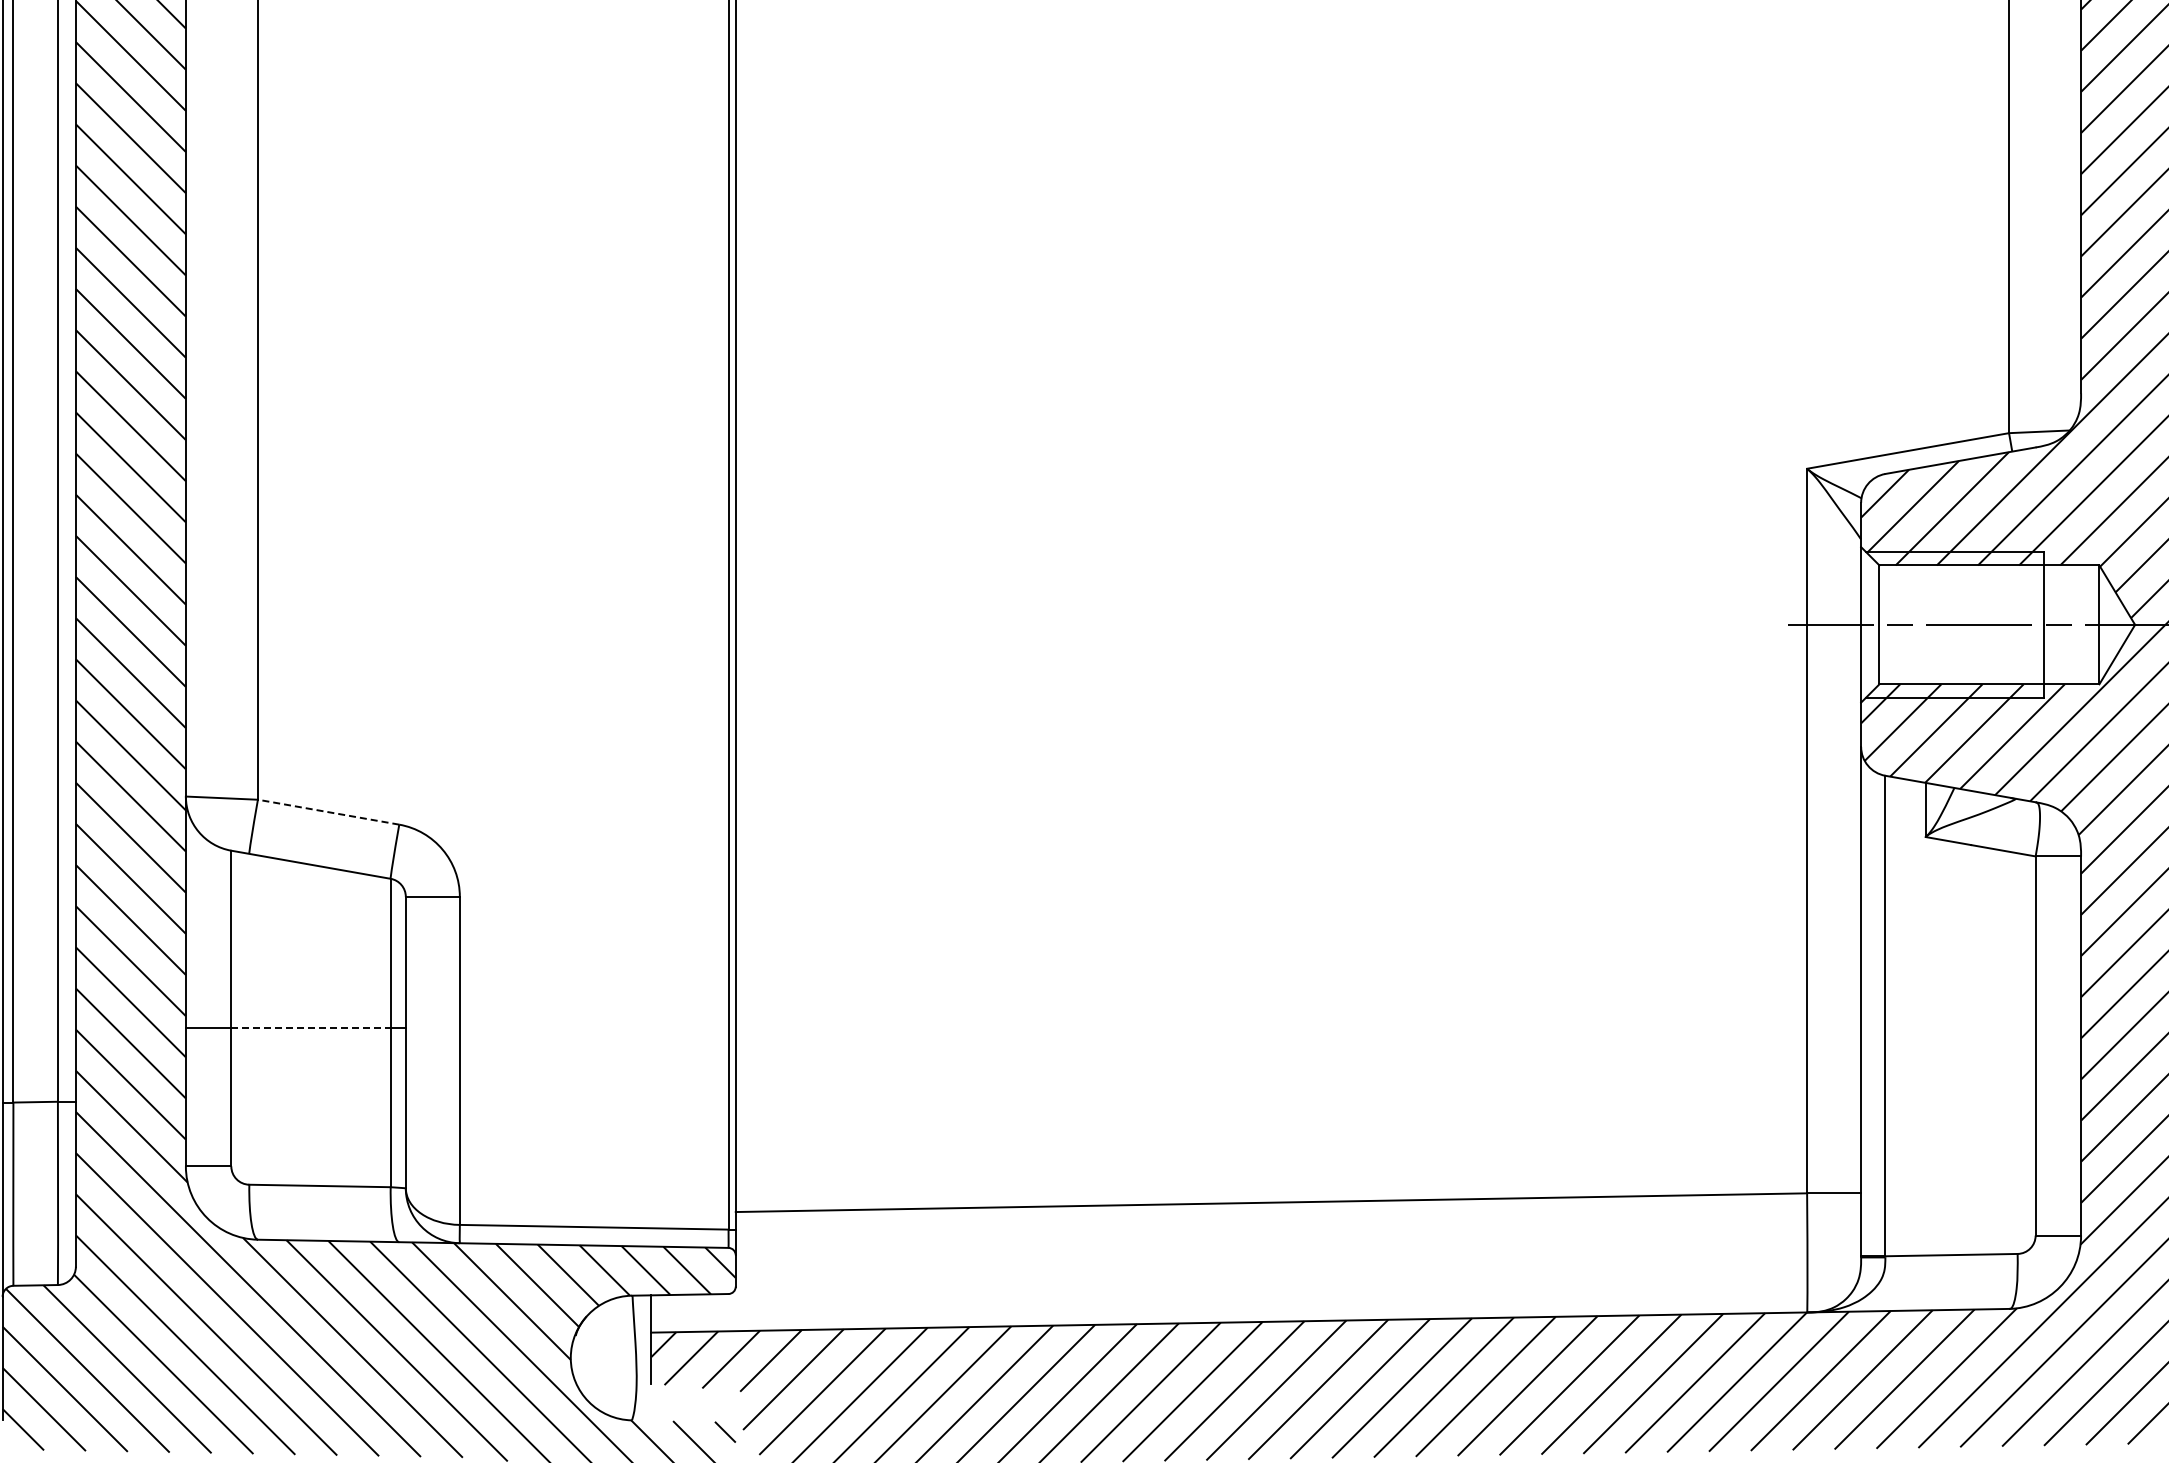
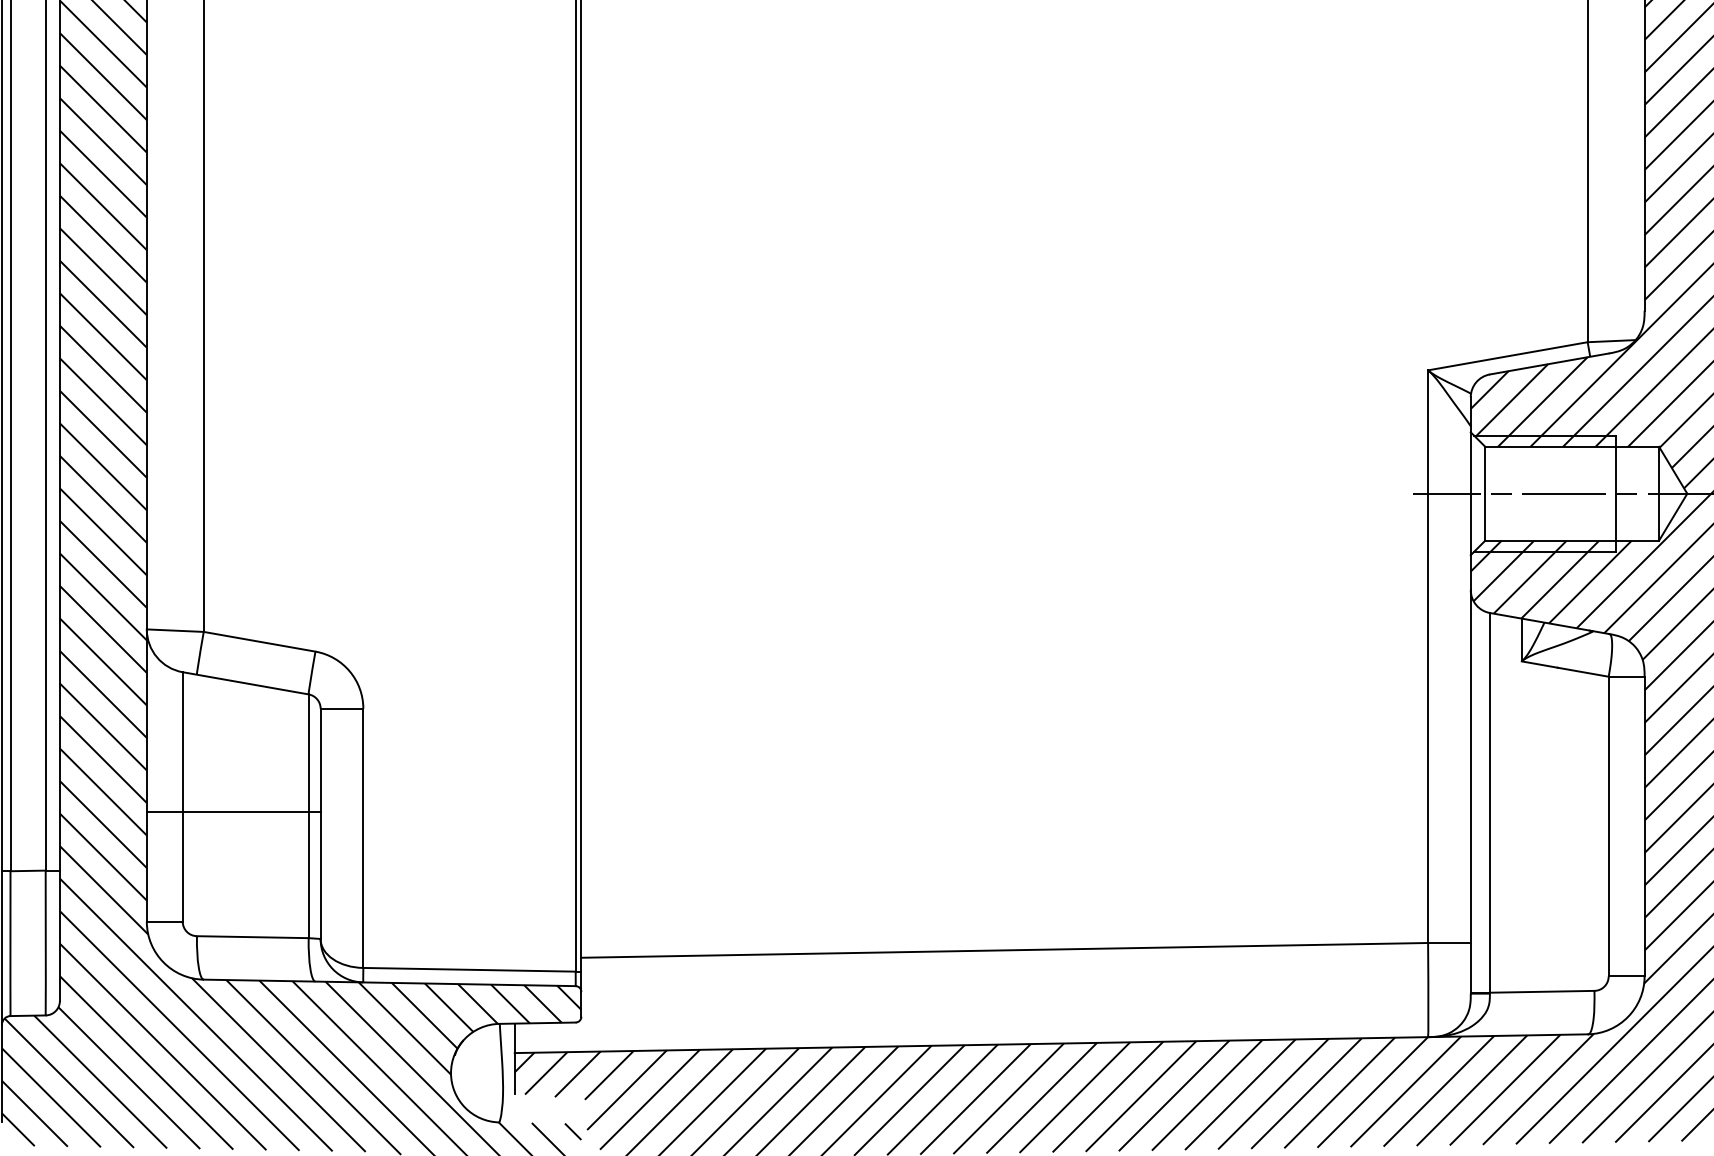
line: (328, 812) -> (259, 642), dashed -> solid
line: (311, 1028) -> (246, 812), dashed -> solid

